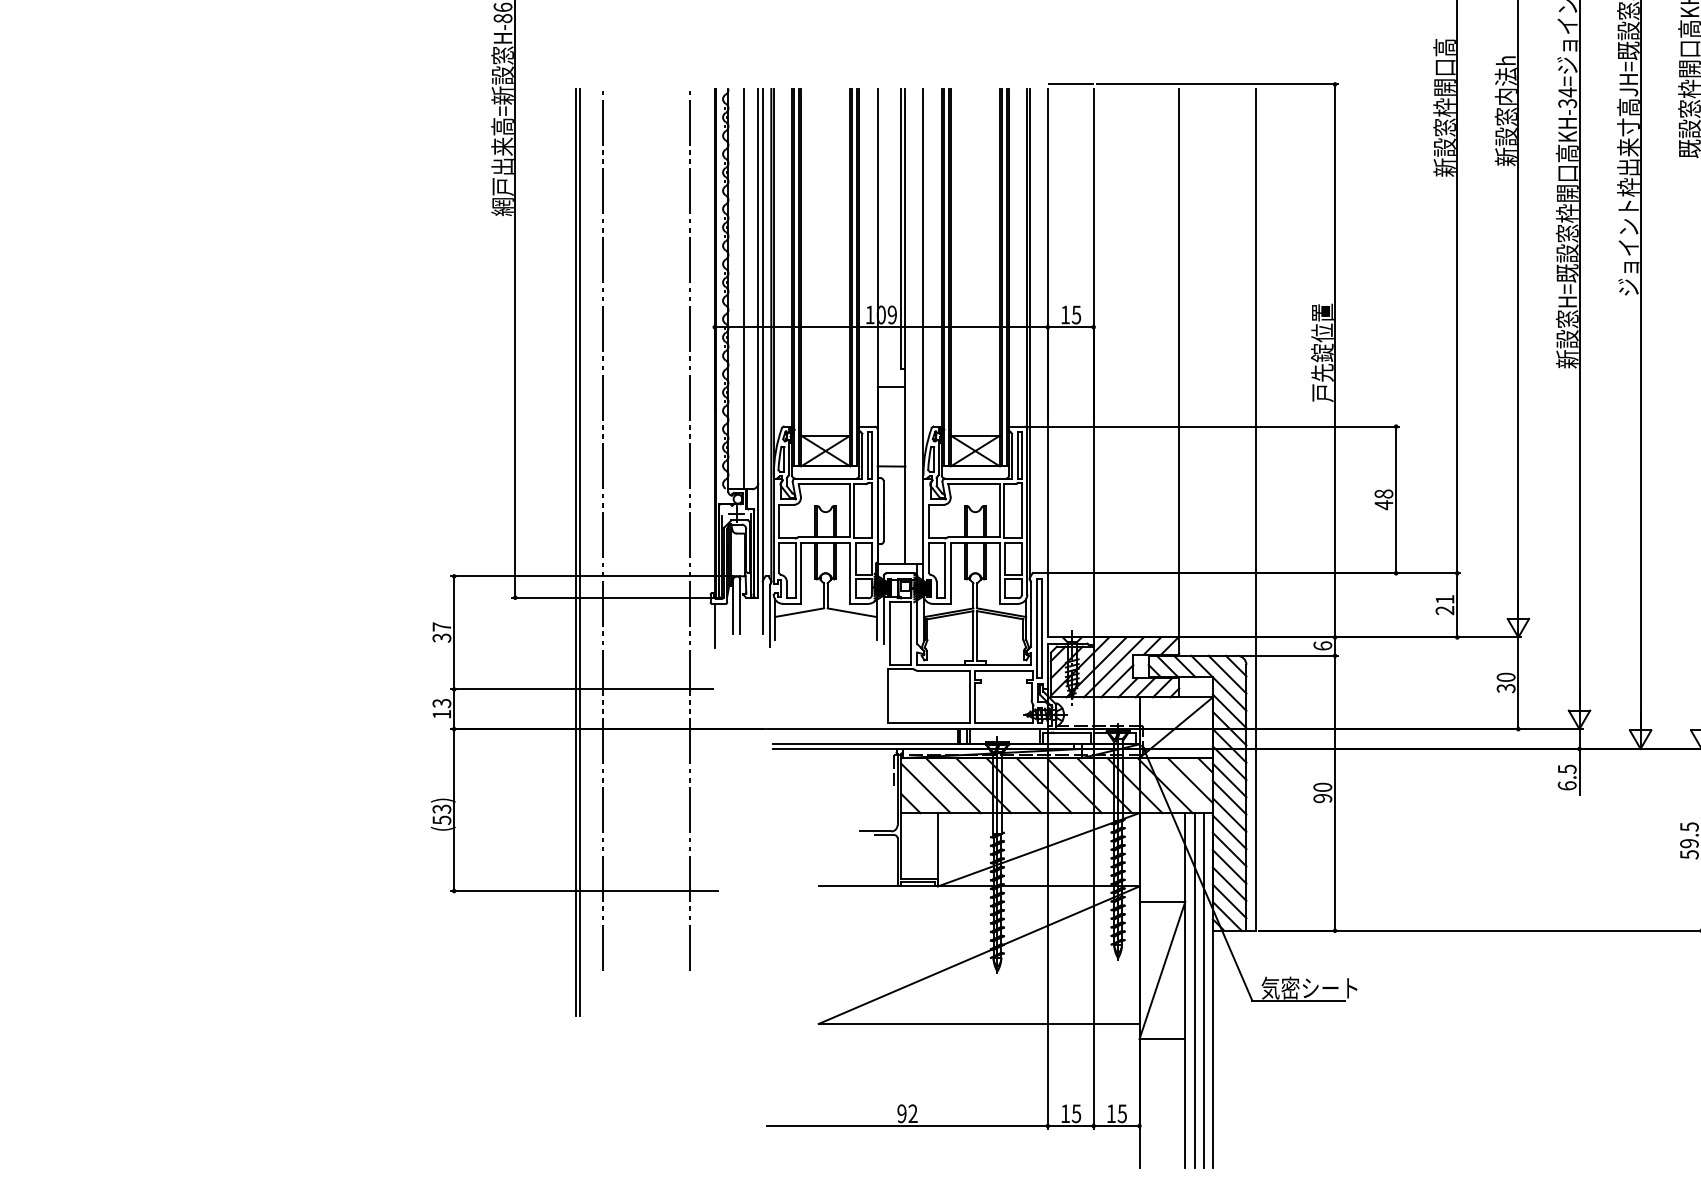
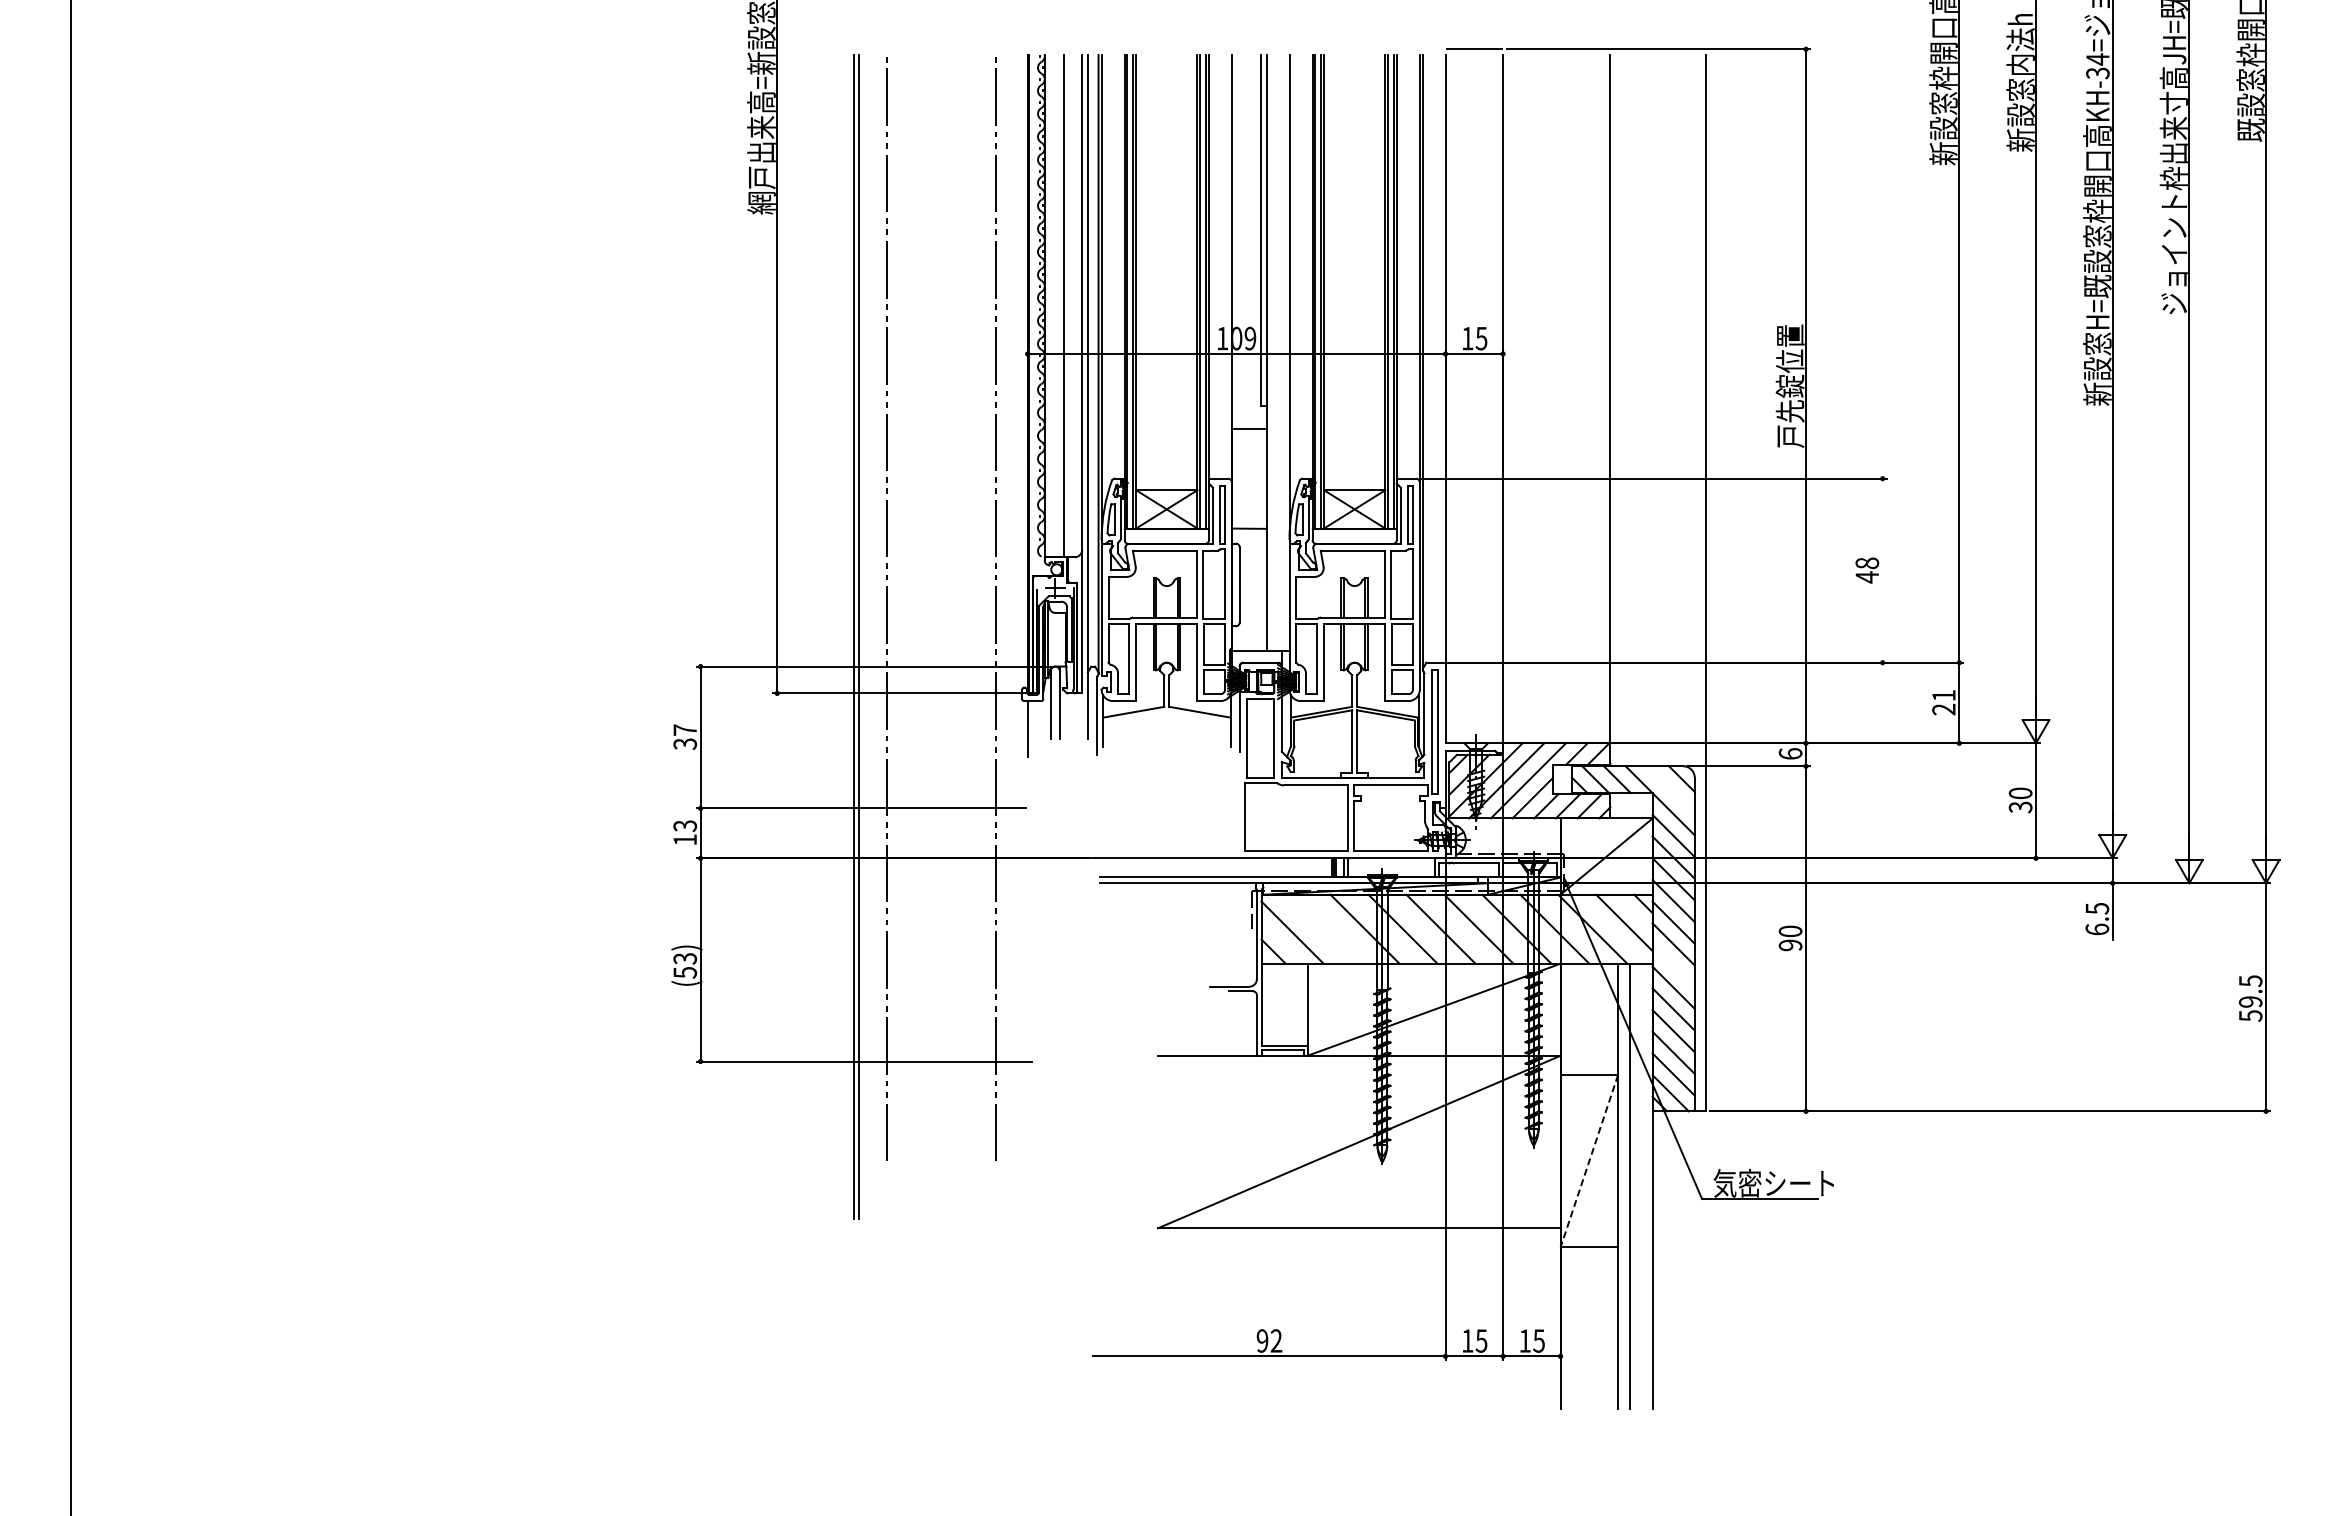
line: (1396, 499) -> (1882, 570), removed
line: (1227, 674) -> (1670, 789), removed
line: (952, 785) -> (1326, 928), removed
line: (1229, 815) -> (1673, 966), removed
line: (1162, 970) -> (1589, 1161), solid -> dashed
line: (1203, 989) -> (1641, 1185), removed

